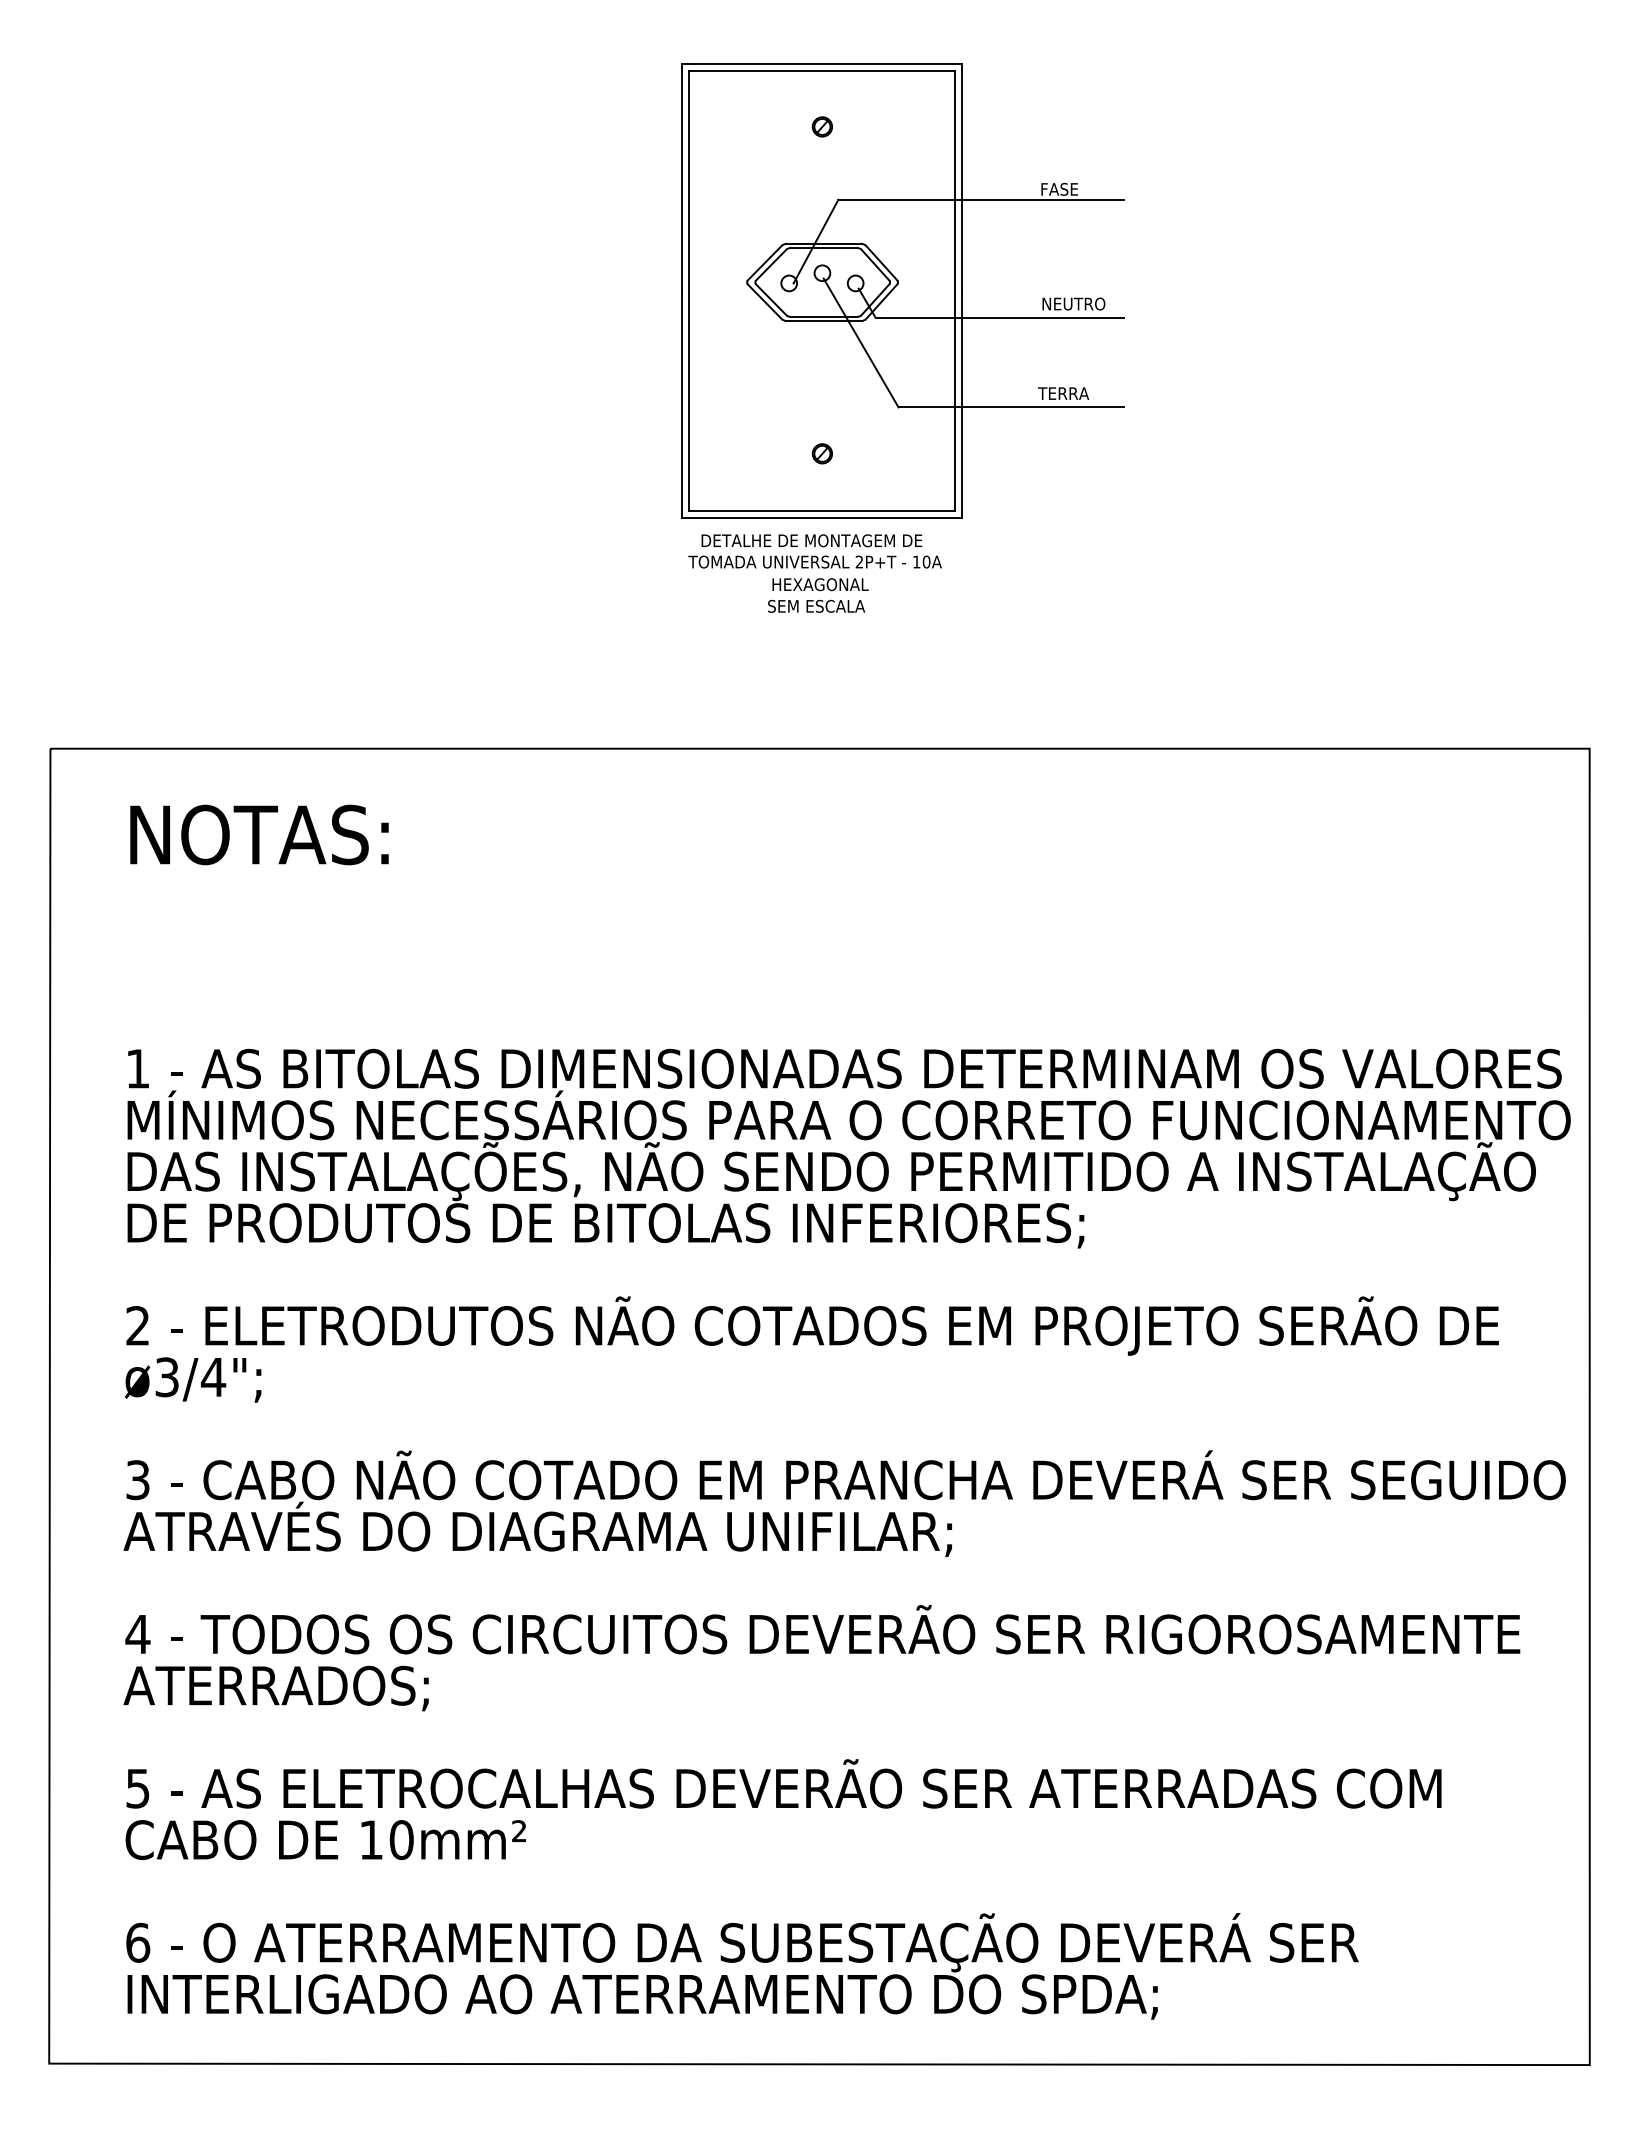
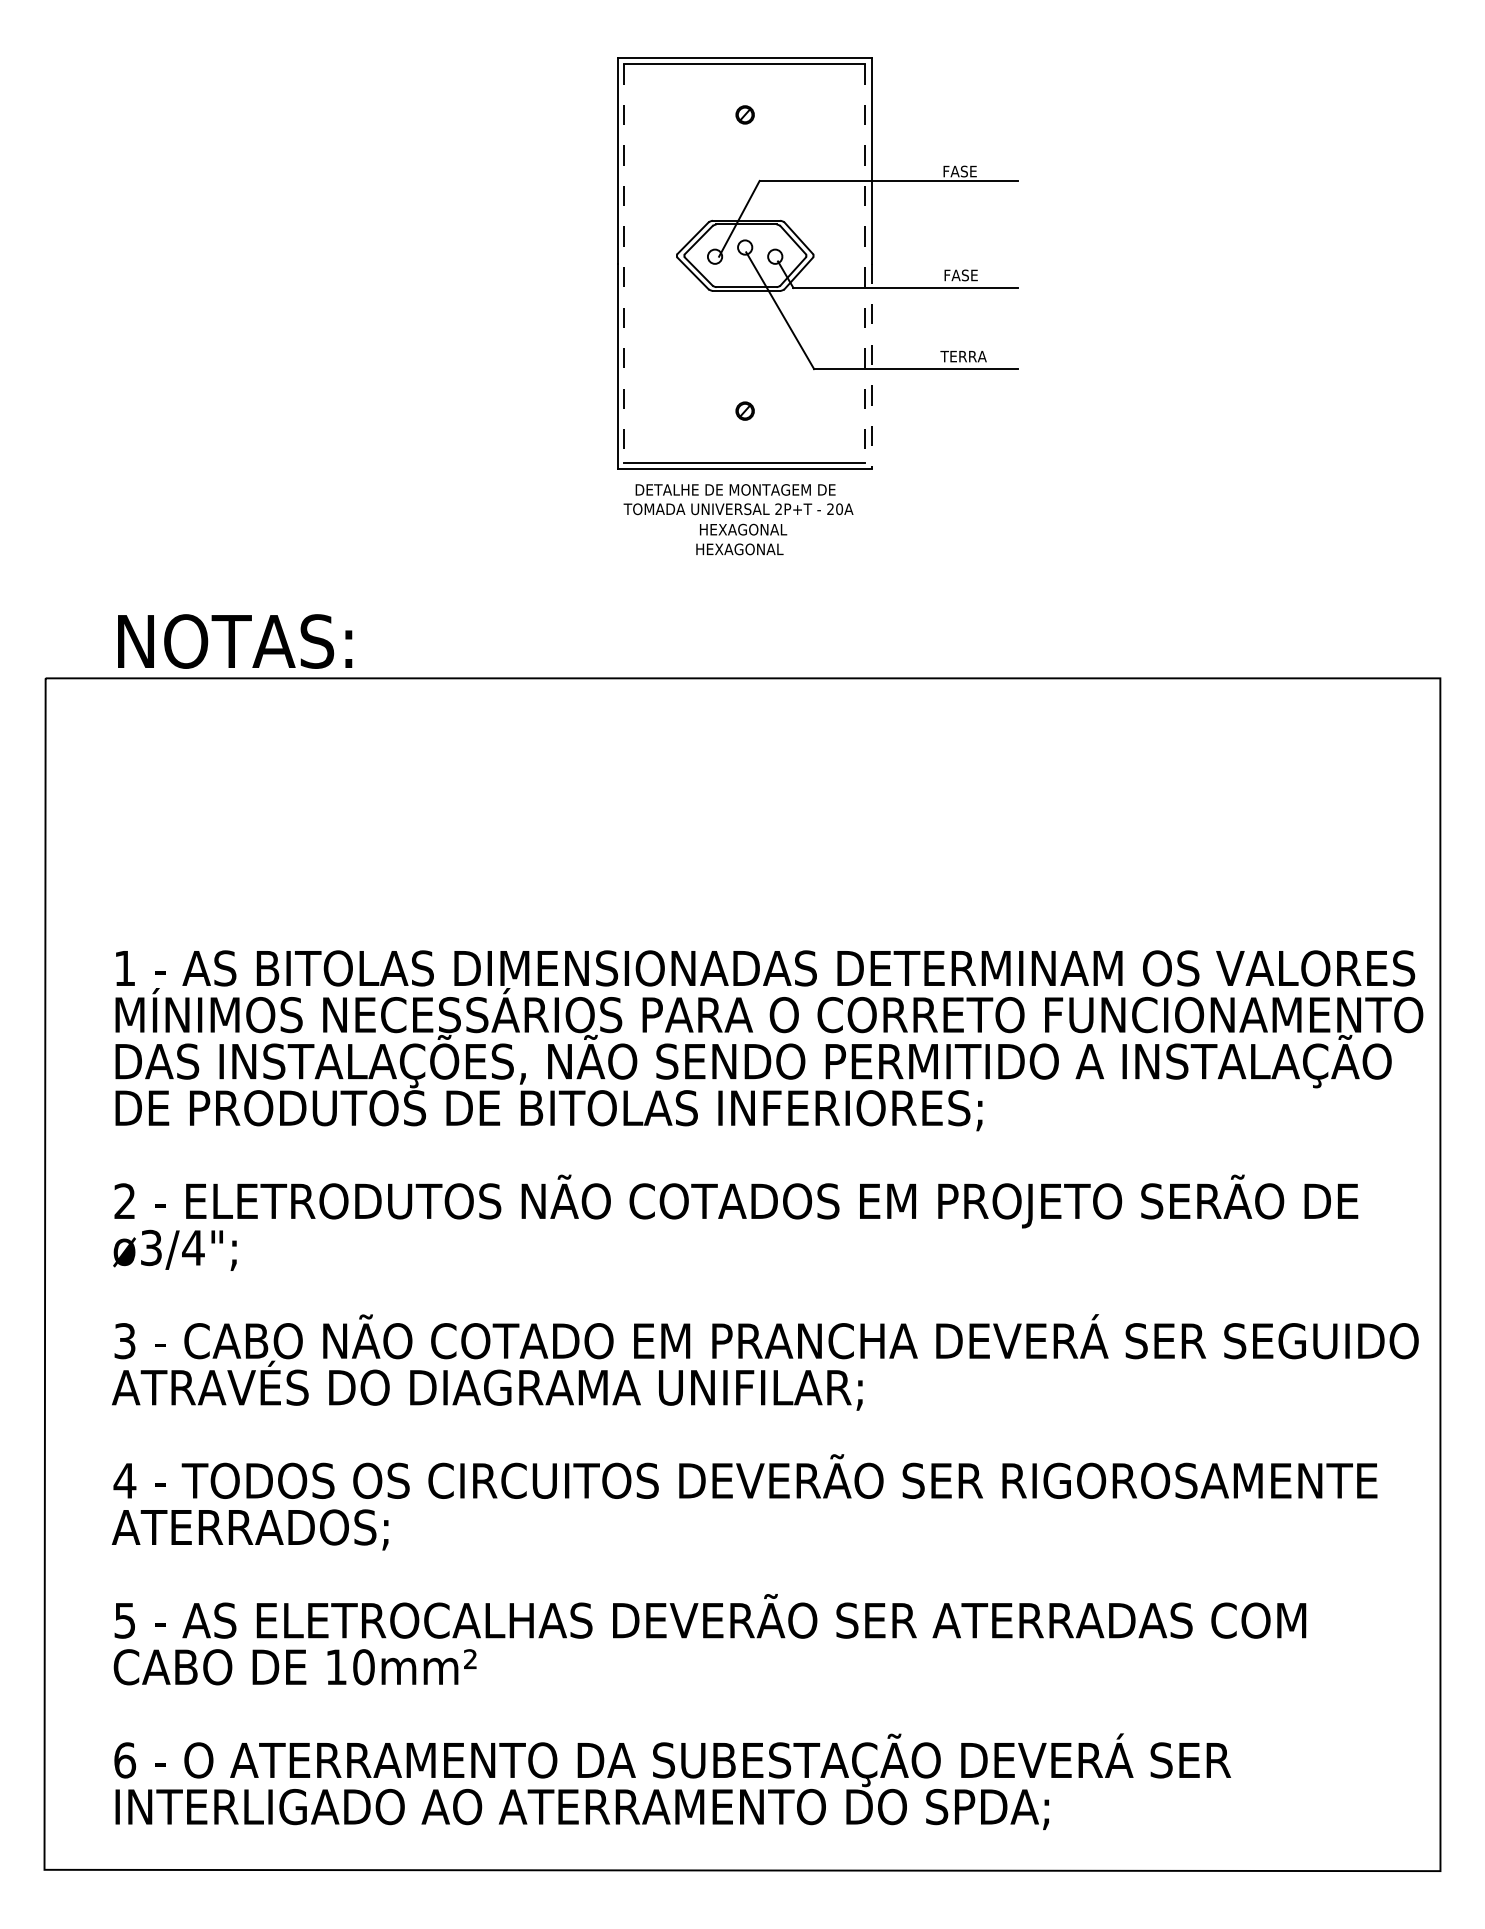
line: (689, 291) -> (624, 264), solid -> dashed
line: (955, 291) -> (865, 264), solid -> dashed
text: (1074, 304) -> (973, 275), NEUTRO -> FASE
line: (961, 404) -> (871, 366), solid -> dashed
text: (916, 561) -> (830, 508), 10A -> 20A
text: (816, 606) -> (739, 549), SEM ESCALA -> HEXAGONAL
text: (259, 834) -> (235, 641), moved

